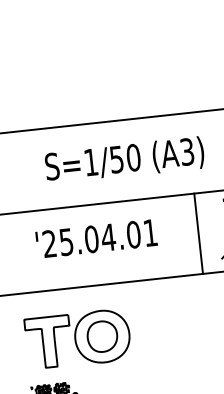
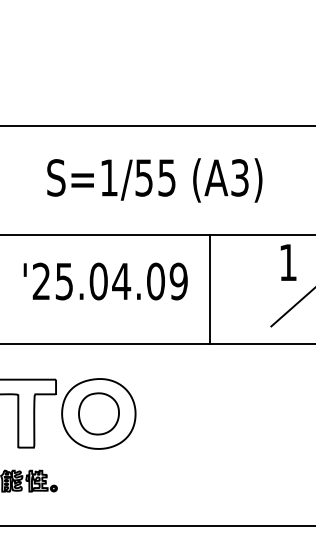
text: (133, 157) -> (167, 177), S=1/50 -> S=1/55
text: (150, 232) -> (178, 281), '25.04.01 -> '25.04.09
line: (198, 233) -> (210, 289), moved

